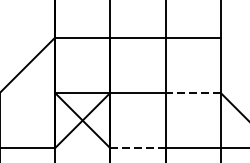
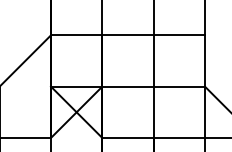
line: (193, 92) -> (179, 86), dashed -> solid
line: (137, 147) -> (127, 137), dashed -> solid

